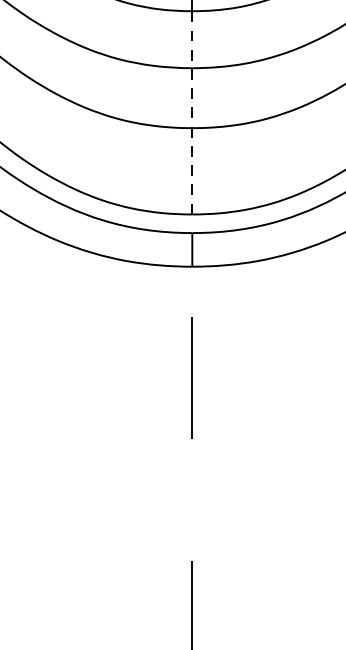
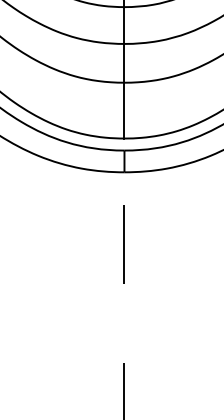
line: (192, 112) -> (124, 72), dashed -> solid

